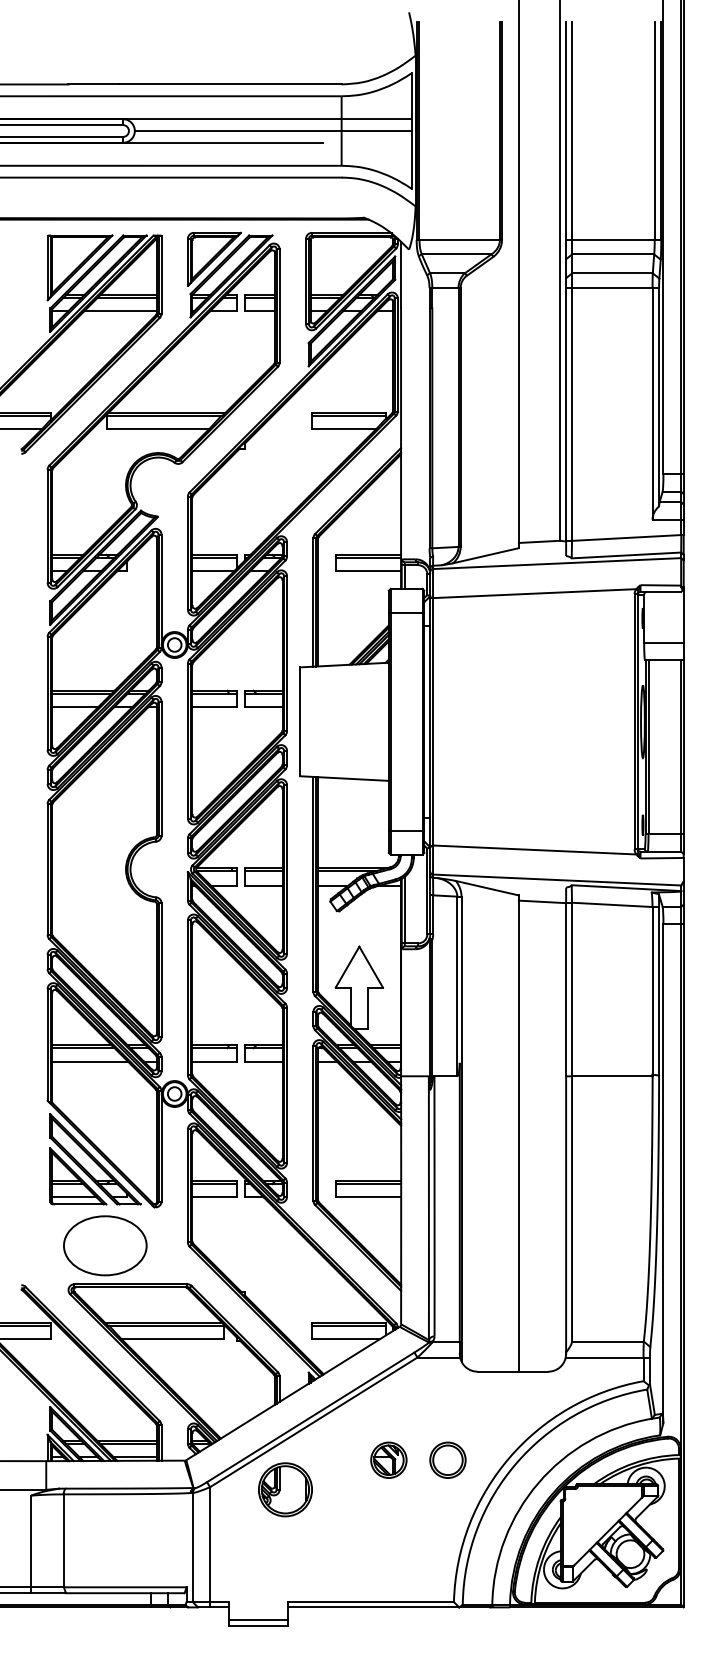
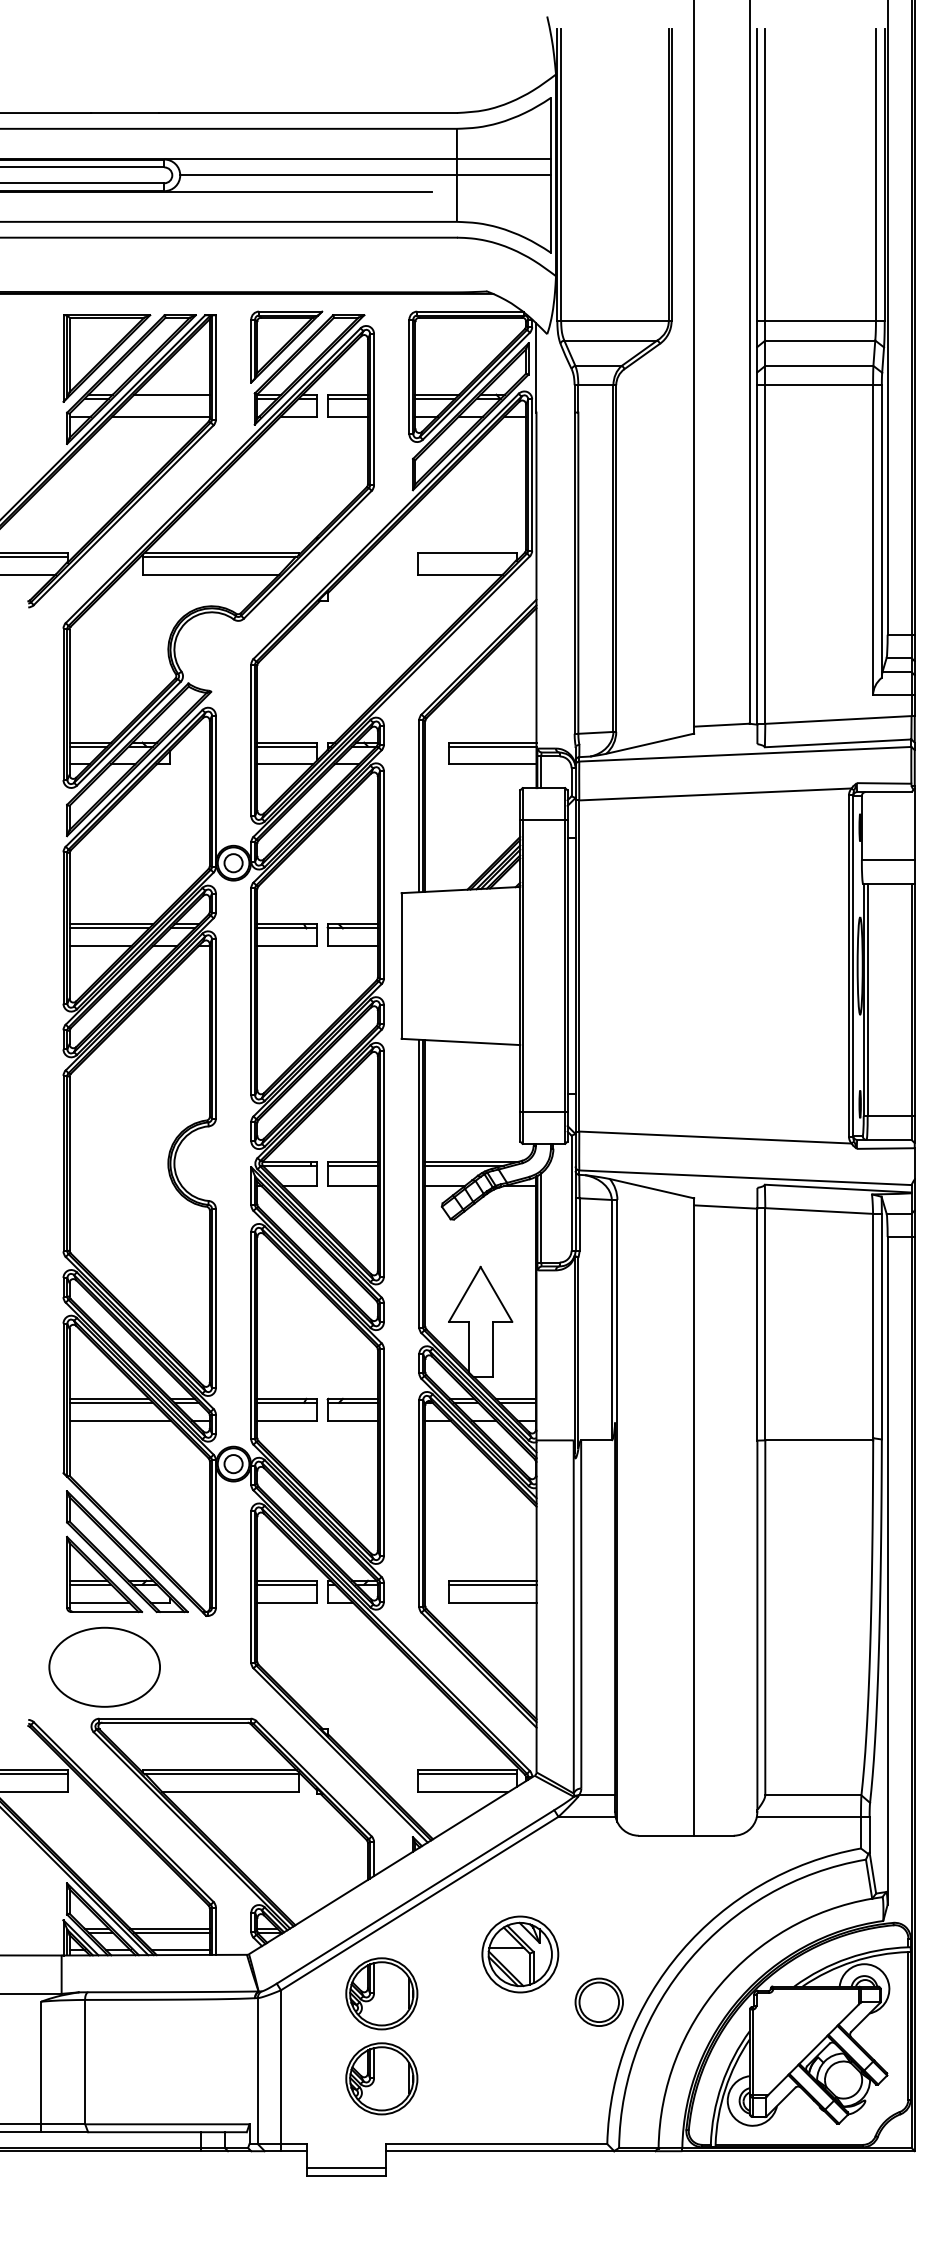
line: (126, 297) -> (169, 398), removed
line: (348, 415) -> (466, 556), removed
part: (105, 1245) -> (104, 1666), moved
part: (388, 1459) -> (519, 1953), size x1.6
part: (447, 1459) -> (598, 2001), moved
part: (285, 1553) -> (381, 2078), added

